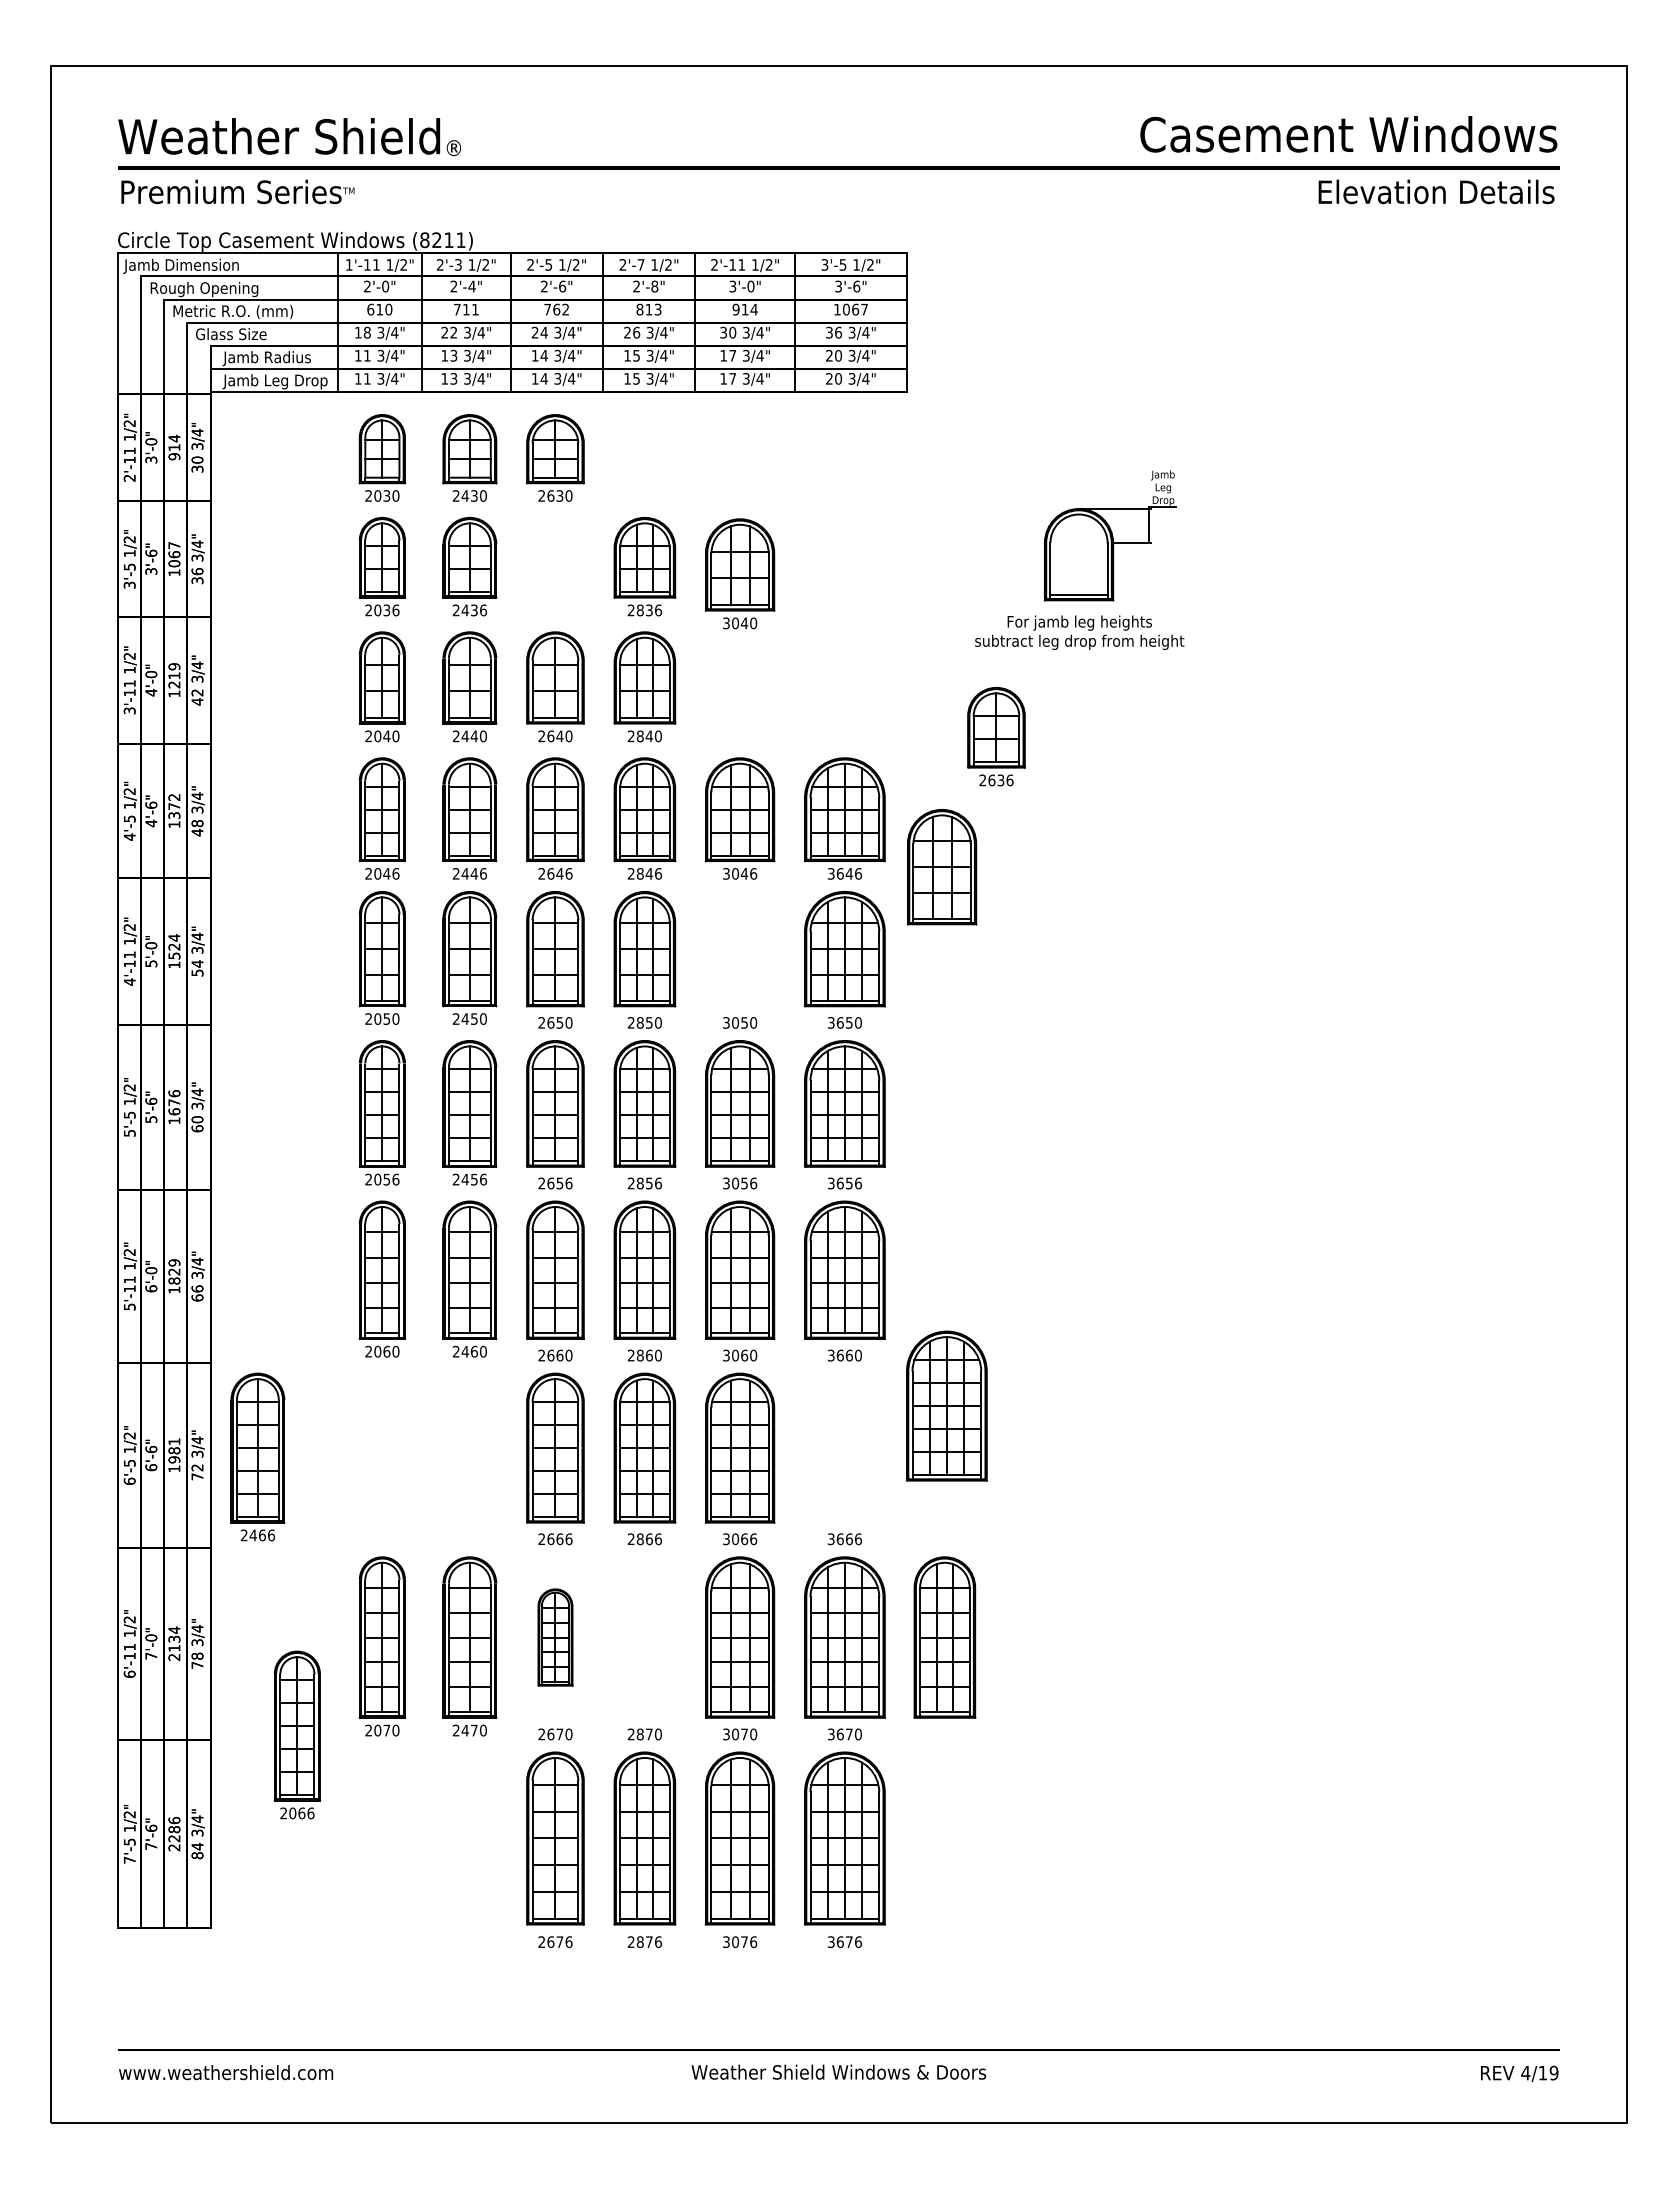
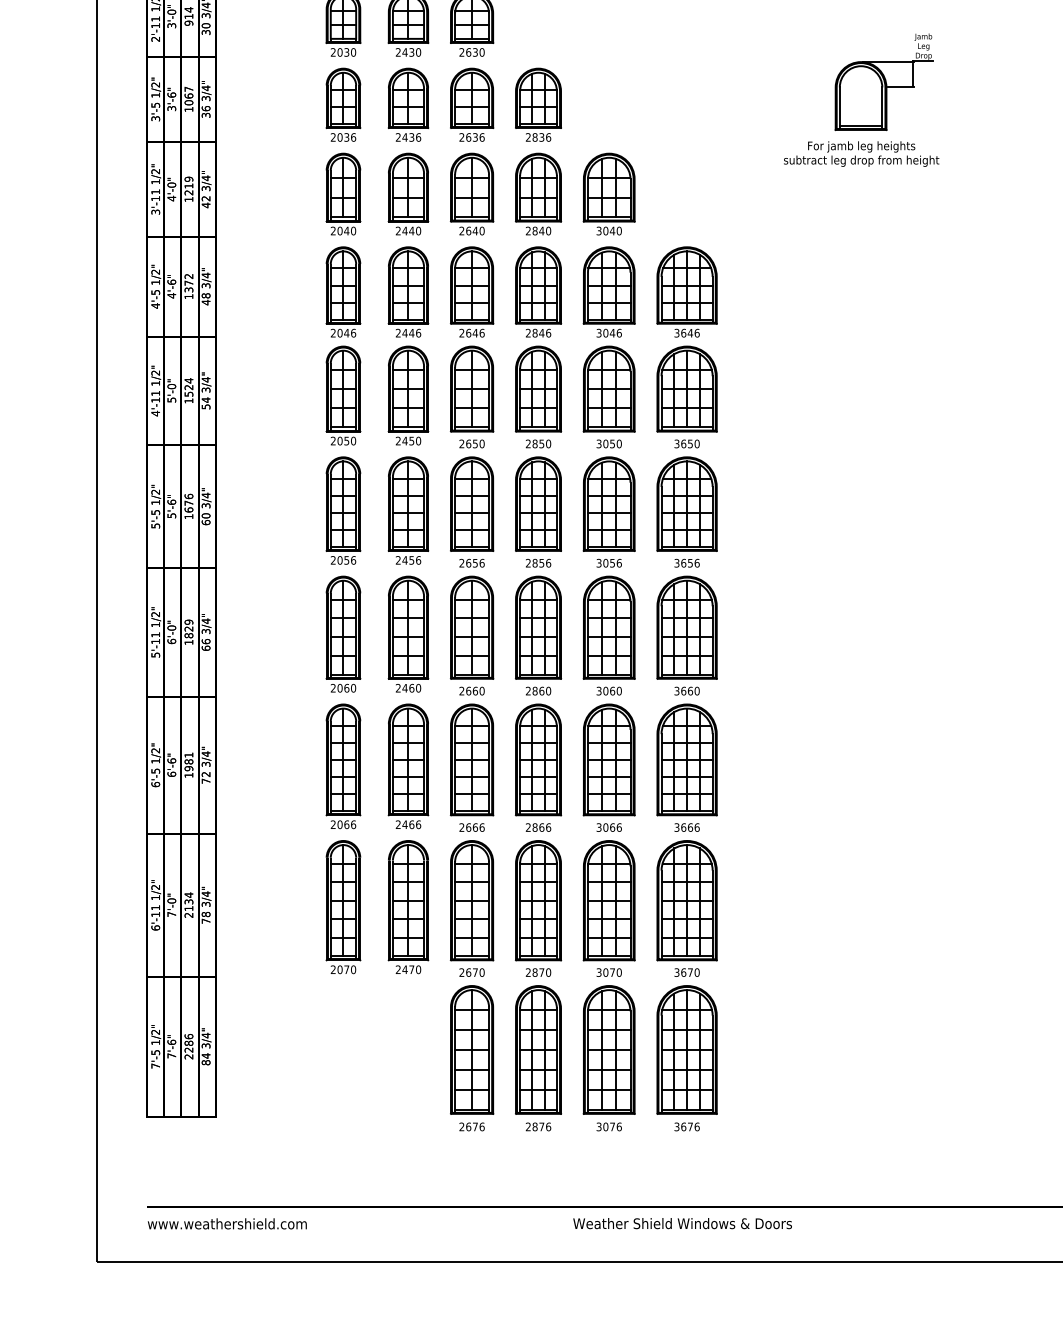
part: (739, 573) -> (608, 194), moved
part: (996, 736) -> (472, 104), moved
part: (941, 867) -> (608, 389), moved
part: (946, 1405) -> (686, 759), moved
part: (257, 1456) -> (408, 766), moved
part: (555, 1637) -> (472, 900), size x1.67
part: (944, 1637) -> (538, 900), moved
part: (297, 1734) -> (343, 766), moved

